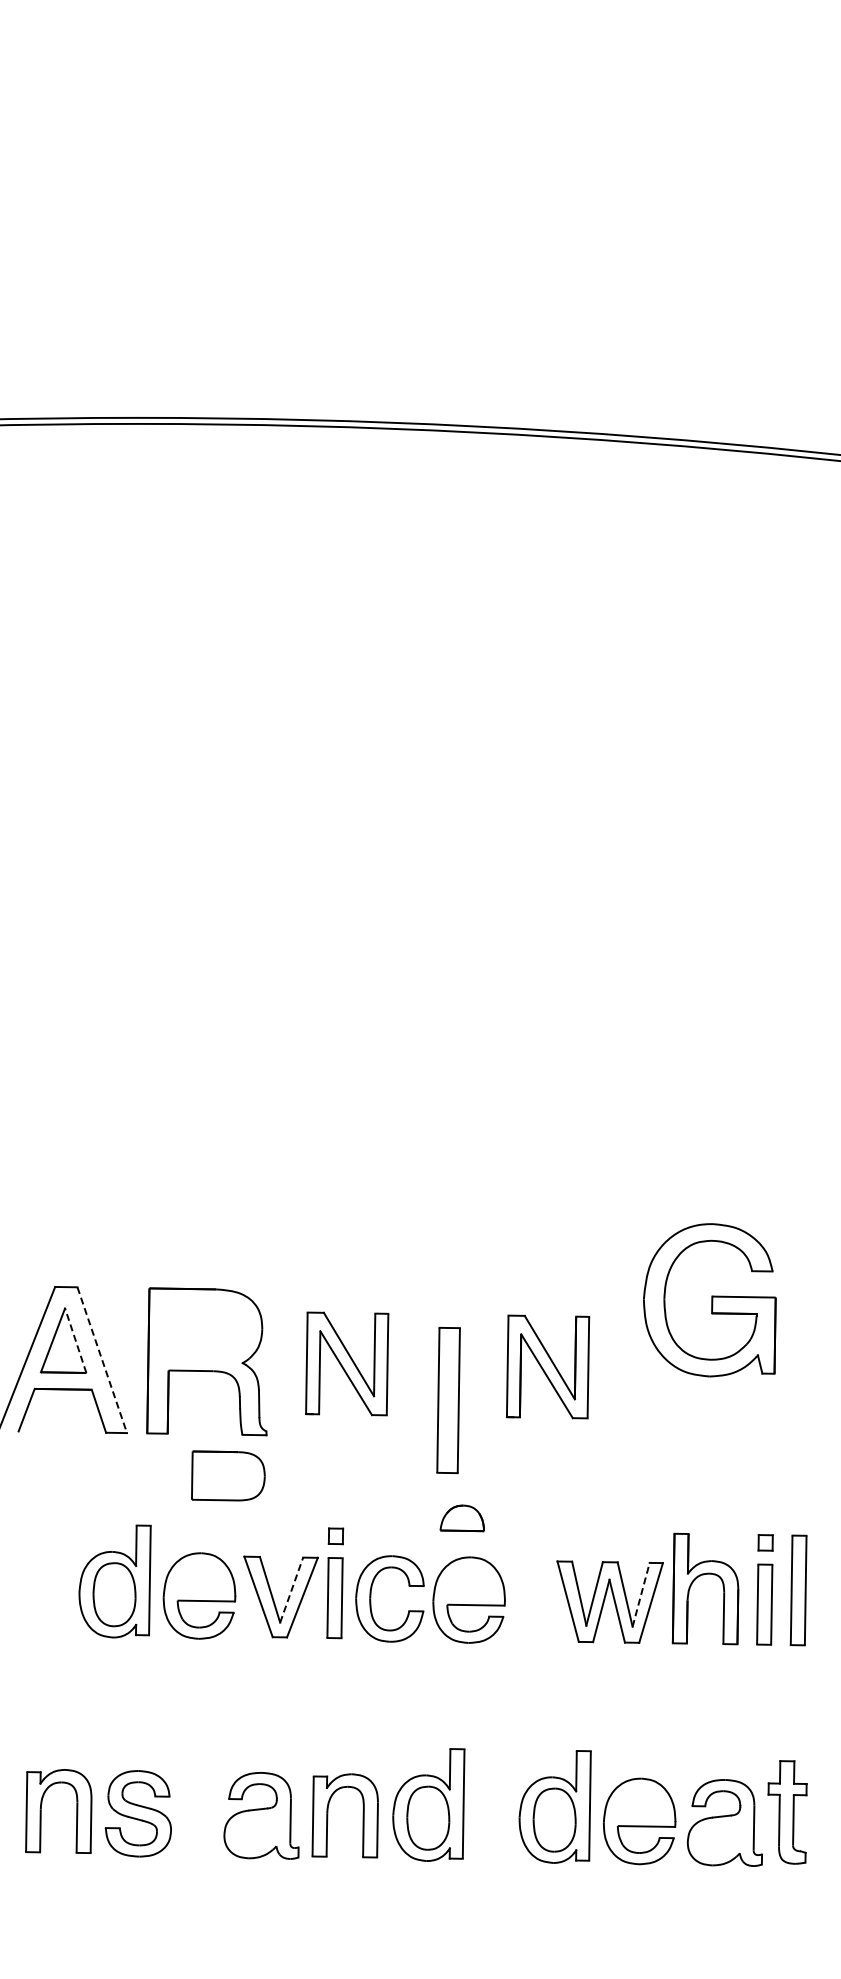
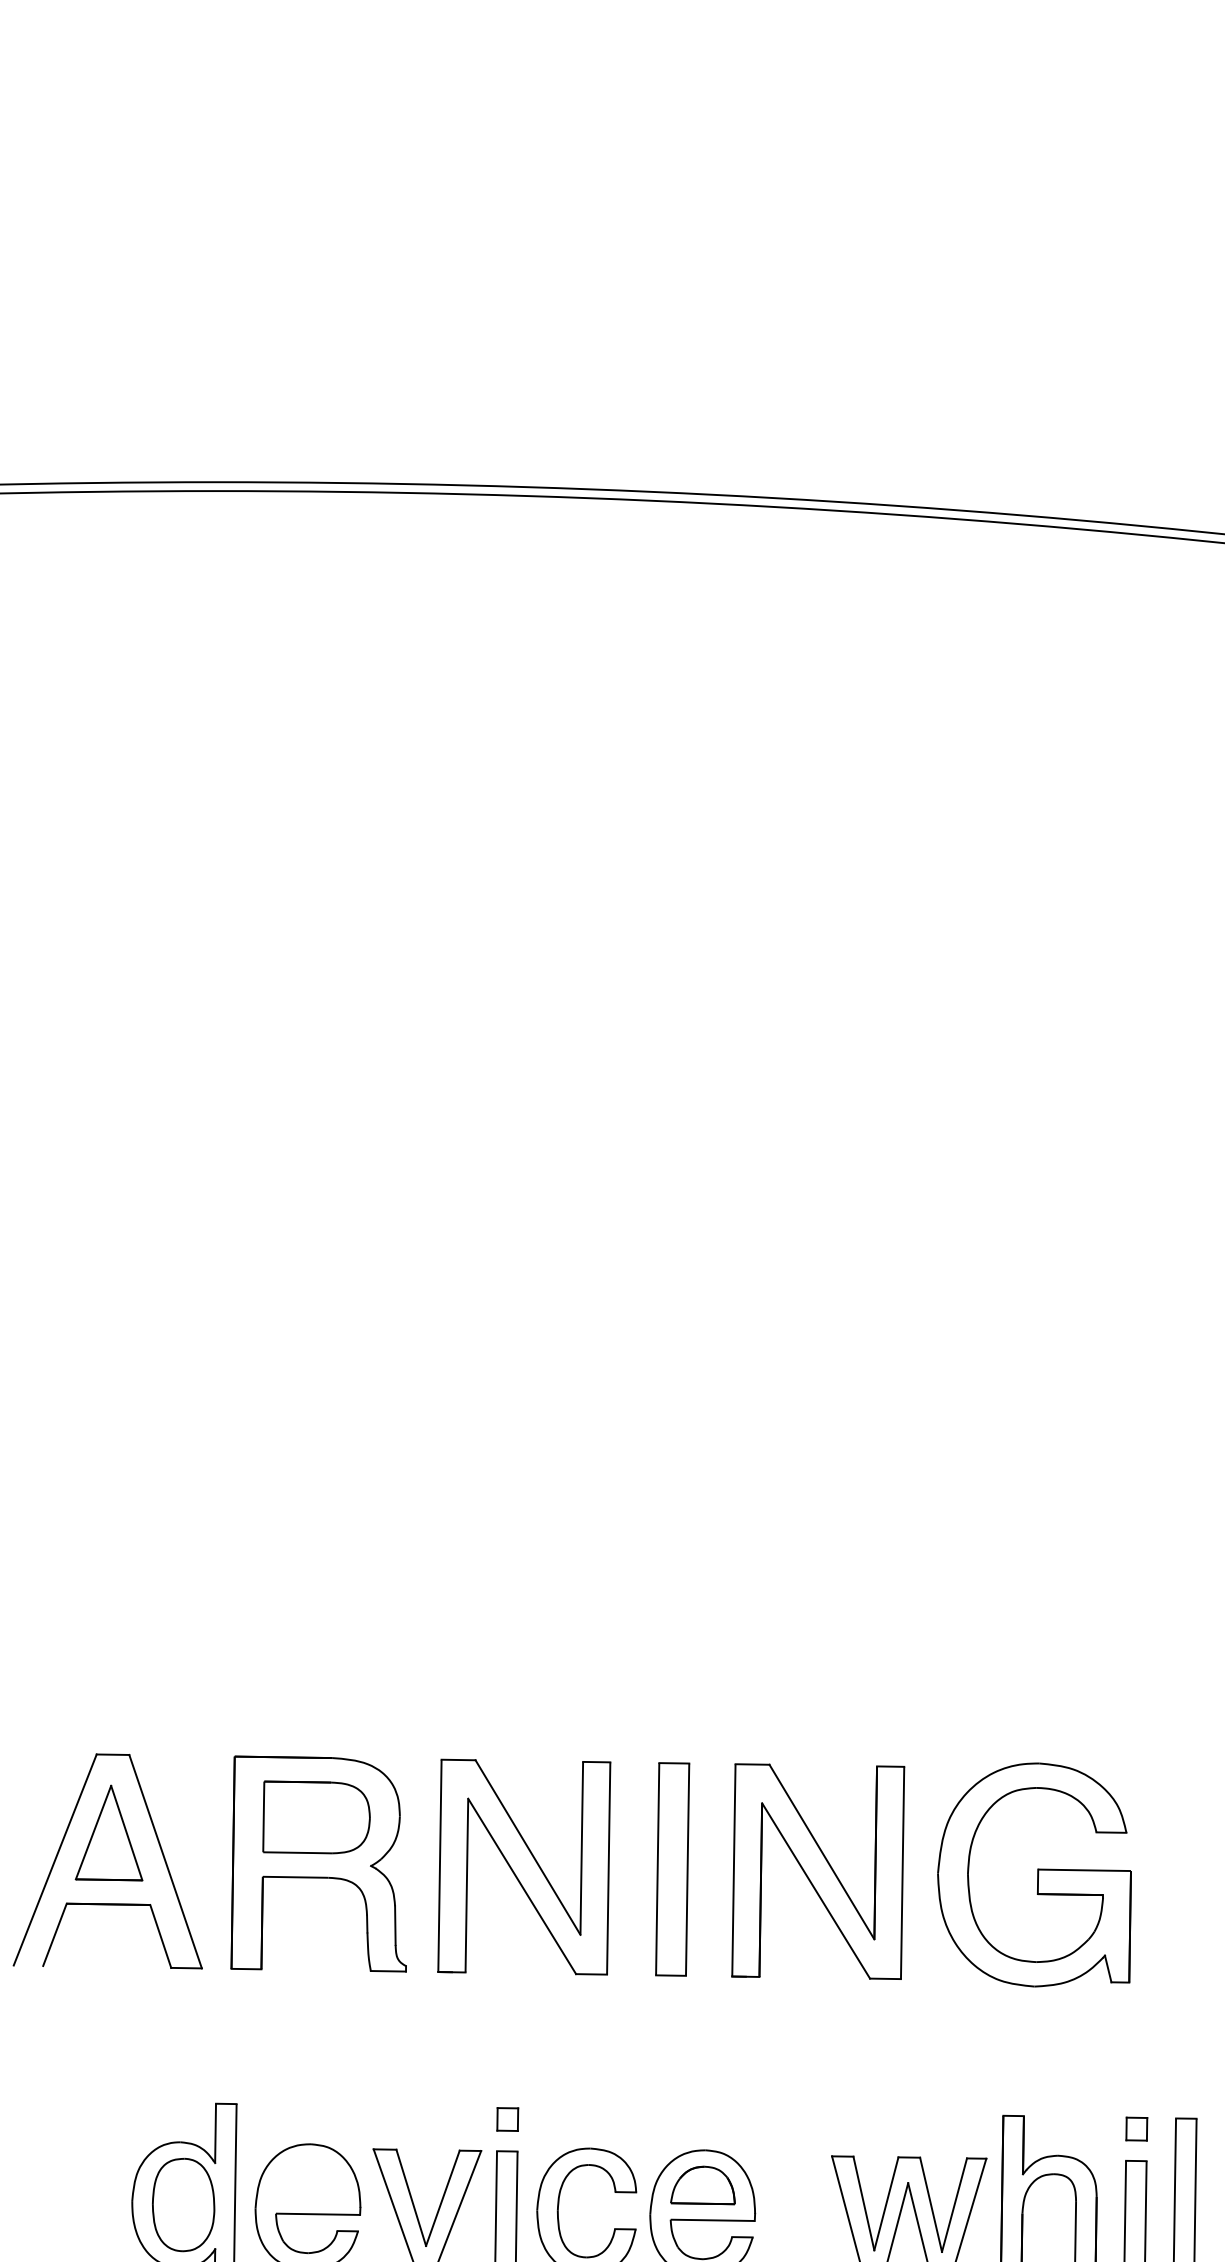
part: (709, 1300) -> (1034, 1875), moved
line: (75, 1340) -> (126, 1832), dashed -> solid
line: (102, 1360) -> (165, 1862), dashed -> solid
part: (346, 1363) -> (523, 1866), size x1.43
part: (547, 1366) -> (817, 1870), size x1.43
part: (448, 1400) -> (672, 1869), moved
part: (228, 1475) -> (316, 1816), moved
part: (461, 1518) -> (701, 2185), moved
line: (291, 1590) -> (442, 2198), dashed -> solid
line: (641, 1594) -> (955, 2204), dashed -> solid

